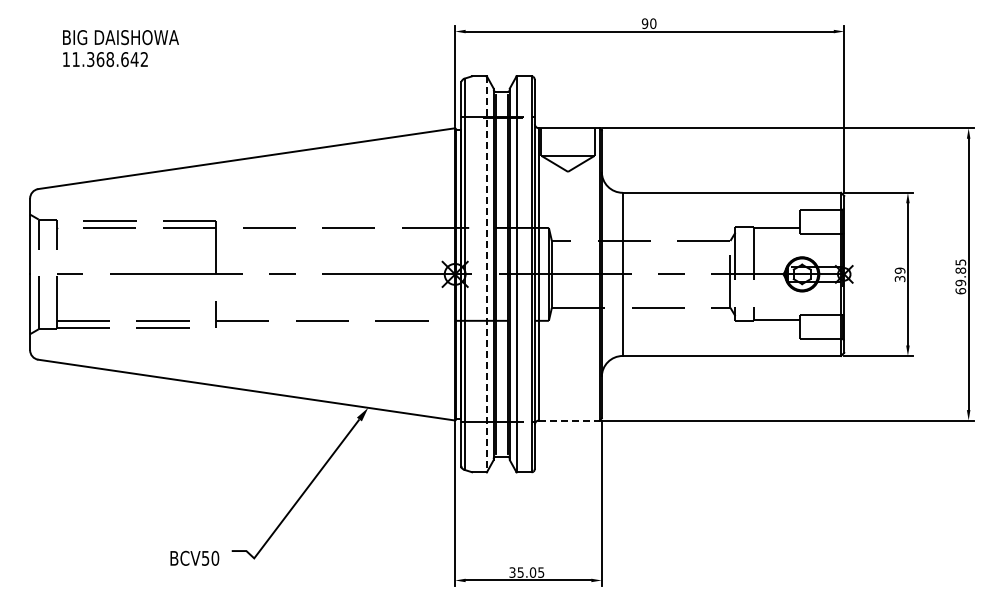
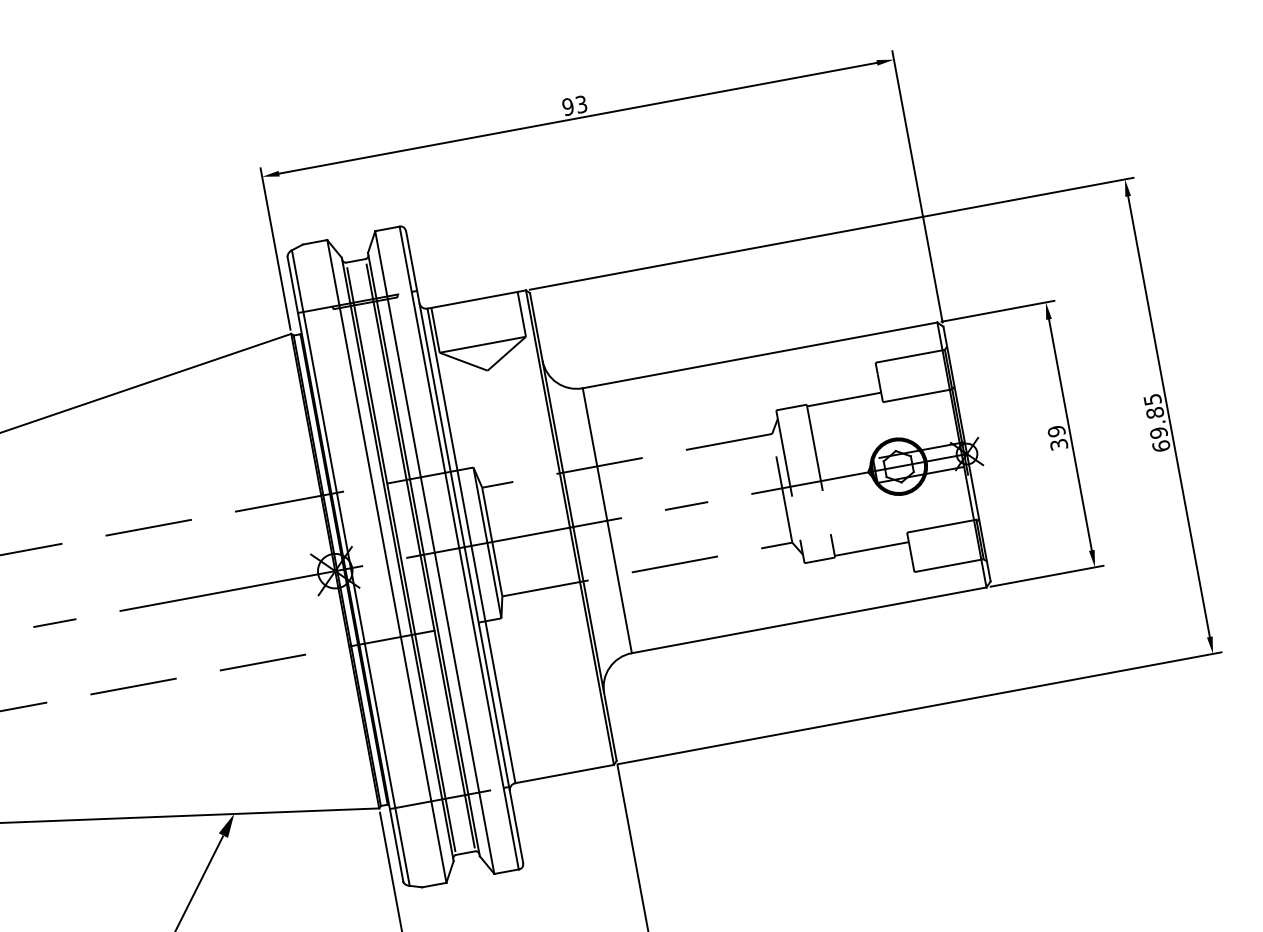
text: (653, 23) -> (581, 104), 90 -> 93
line: (486, 274) -> (386, 561), dashed -> solid
line: (569, 420) -> (564, 773), dashed -> solid

